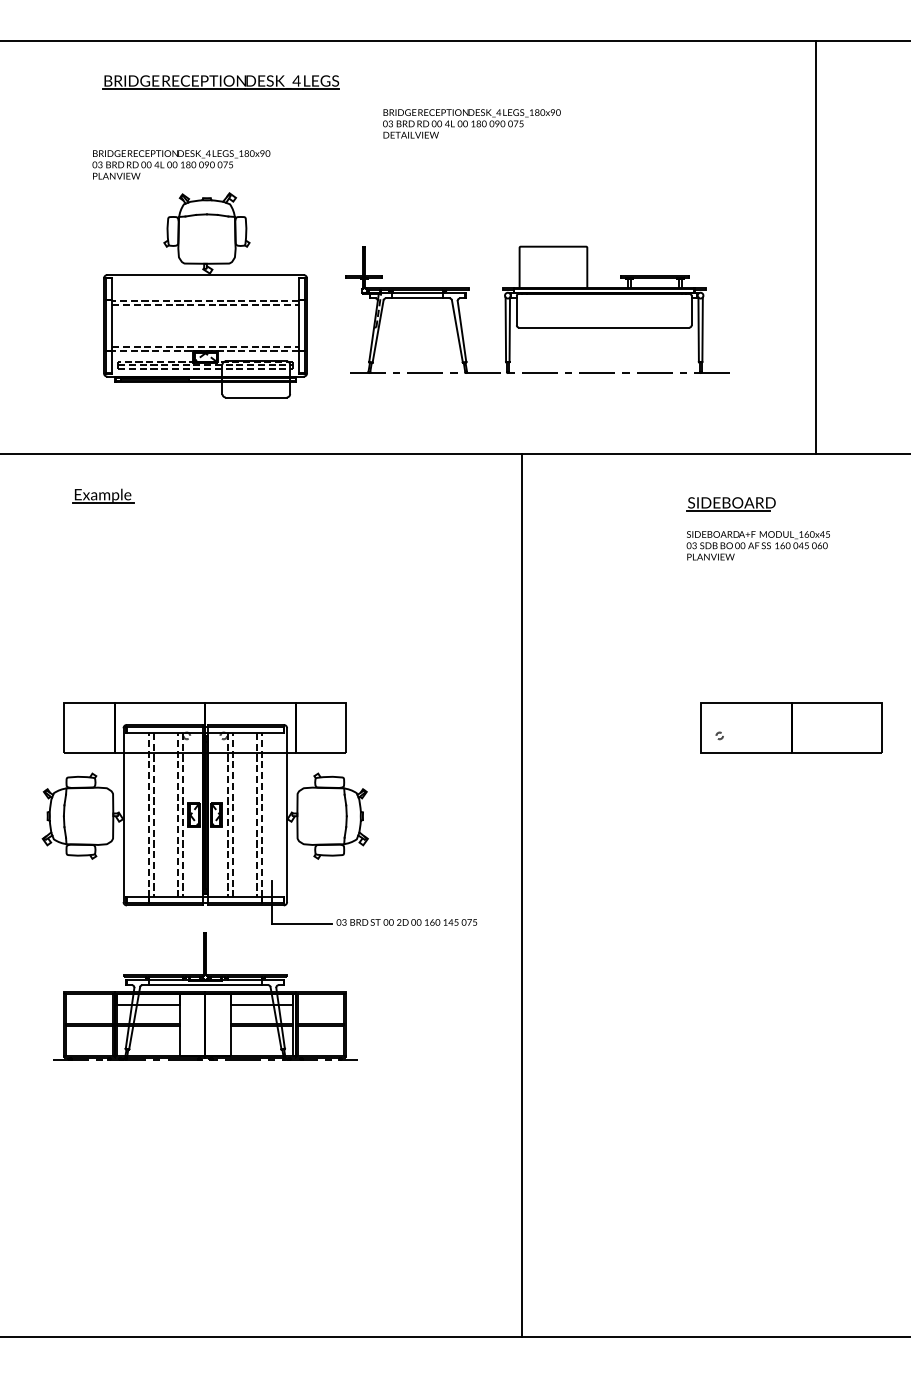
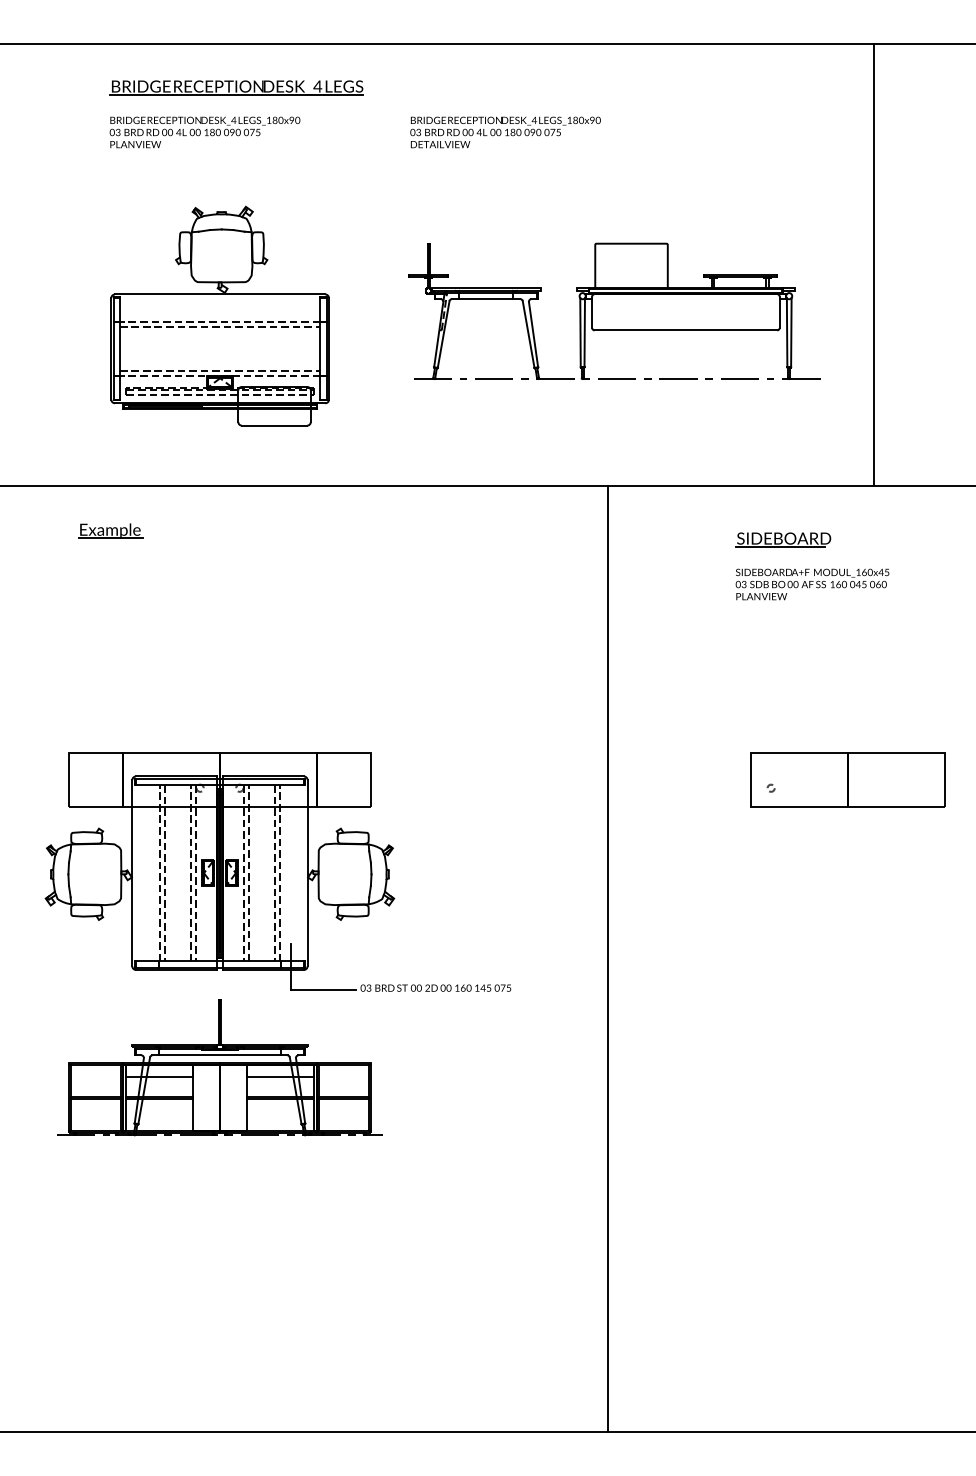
text: (181, 164) -> (205, 132), moved
part: (537, 309) -> (614, 311), moved
line: (521, 894) -> (608, 958), moved

